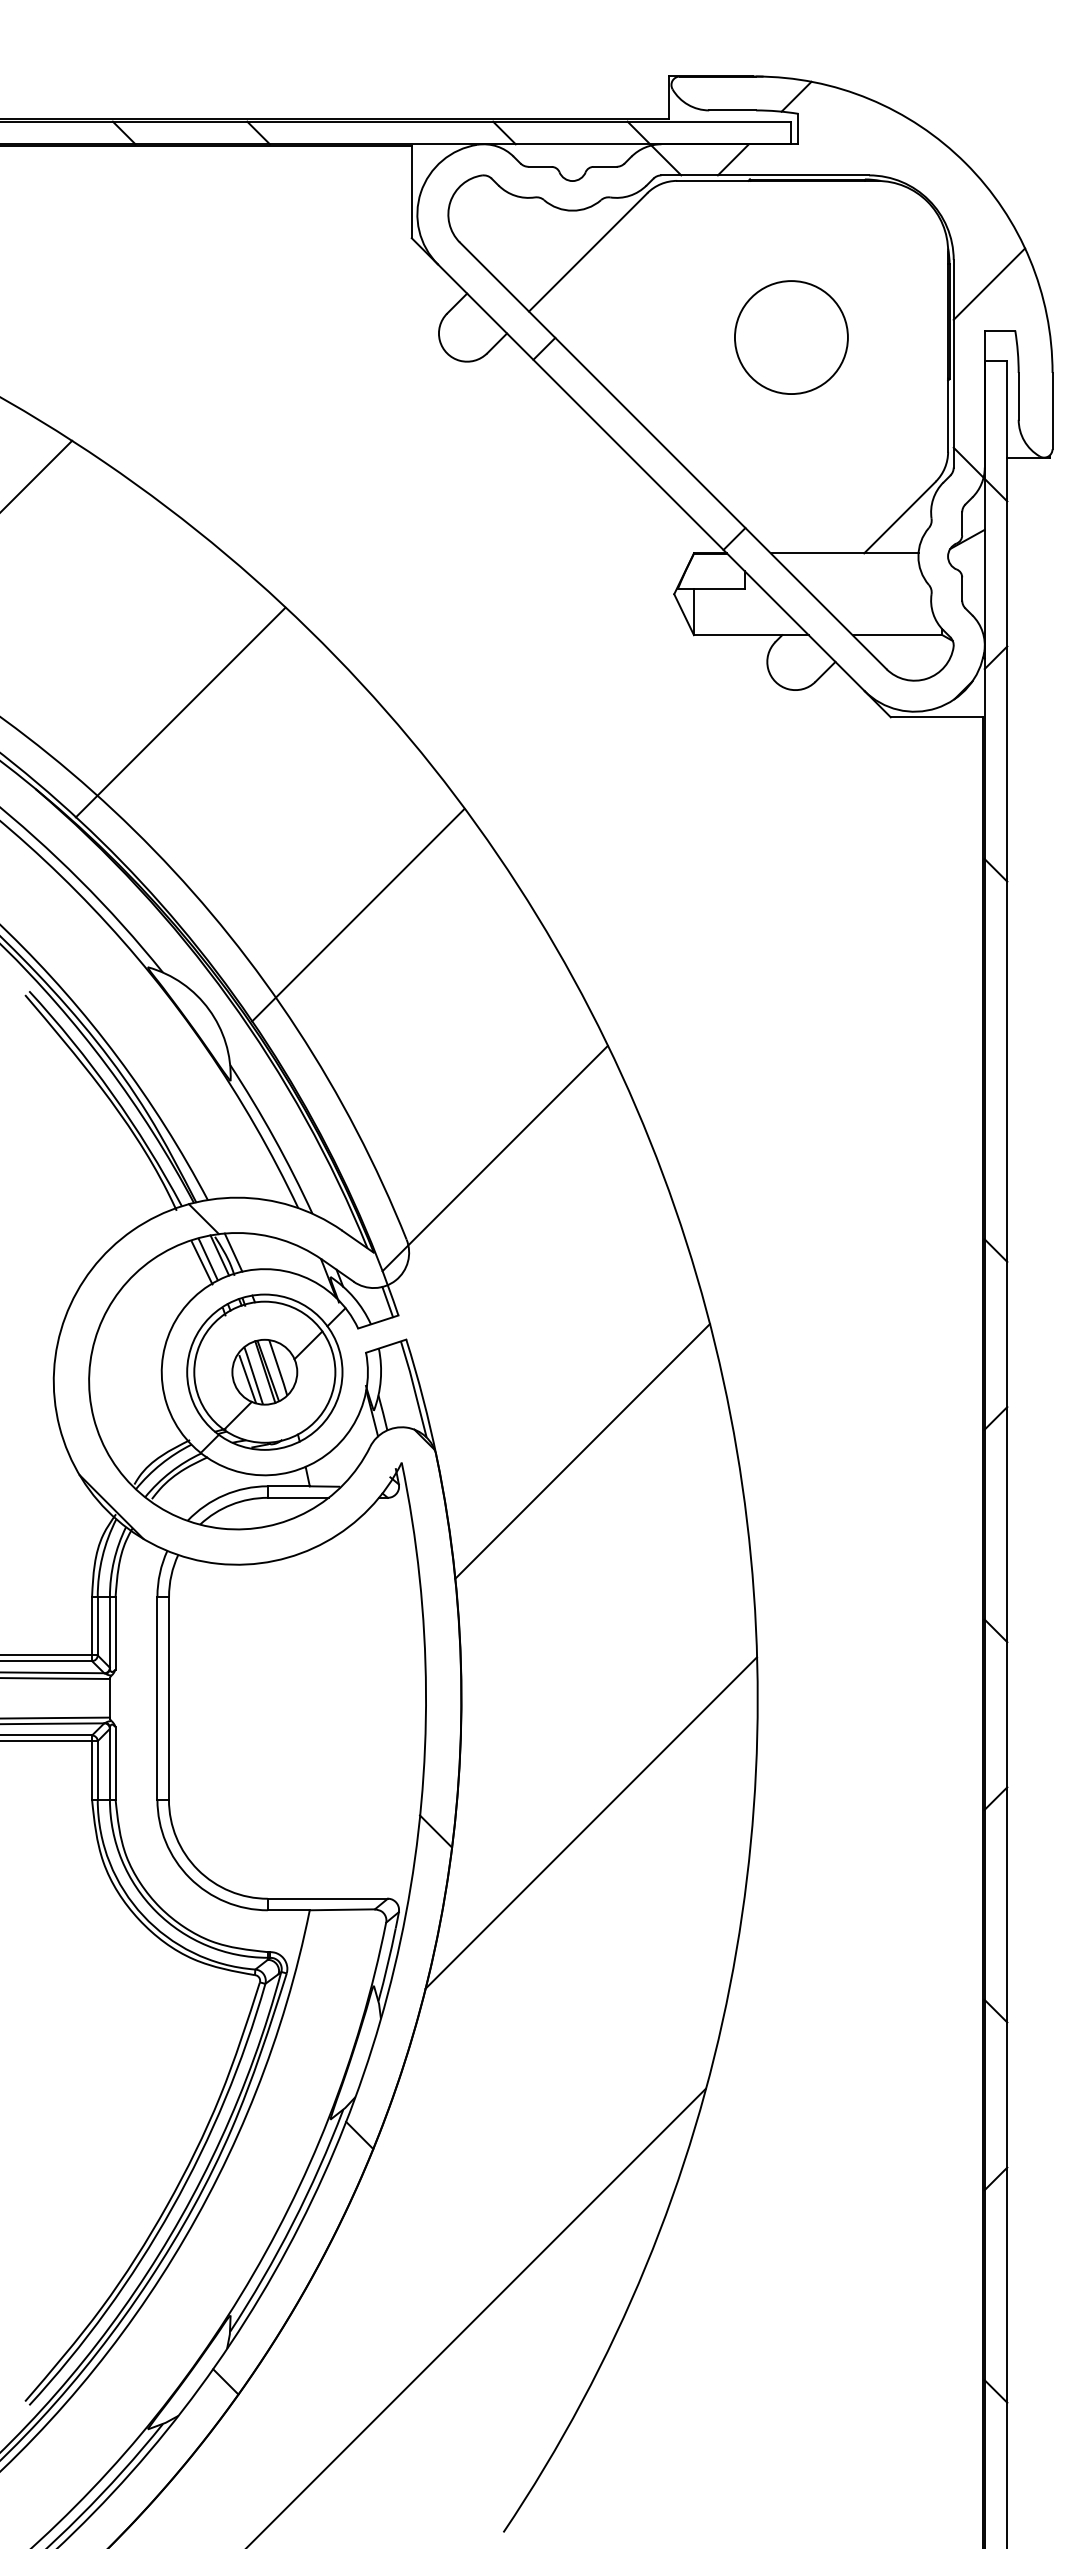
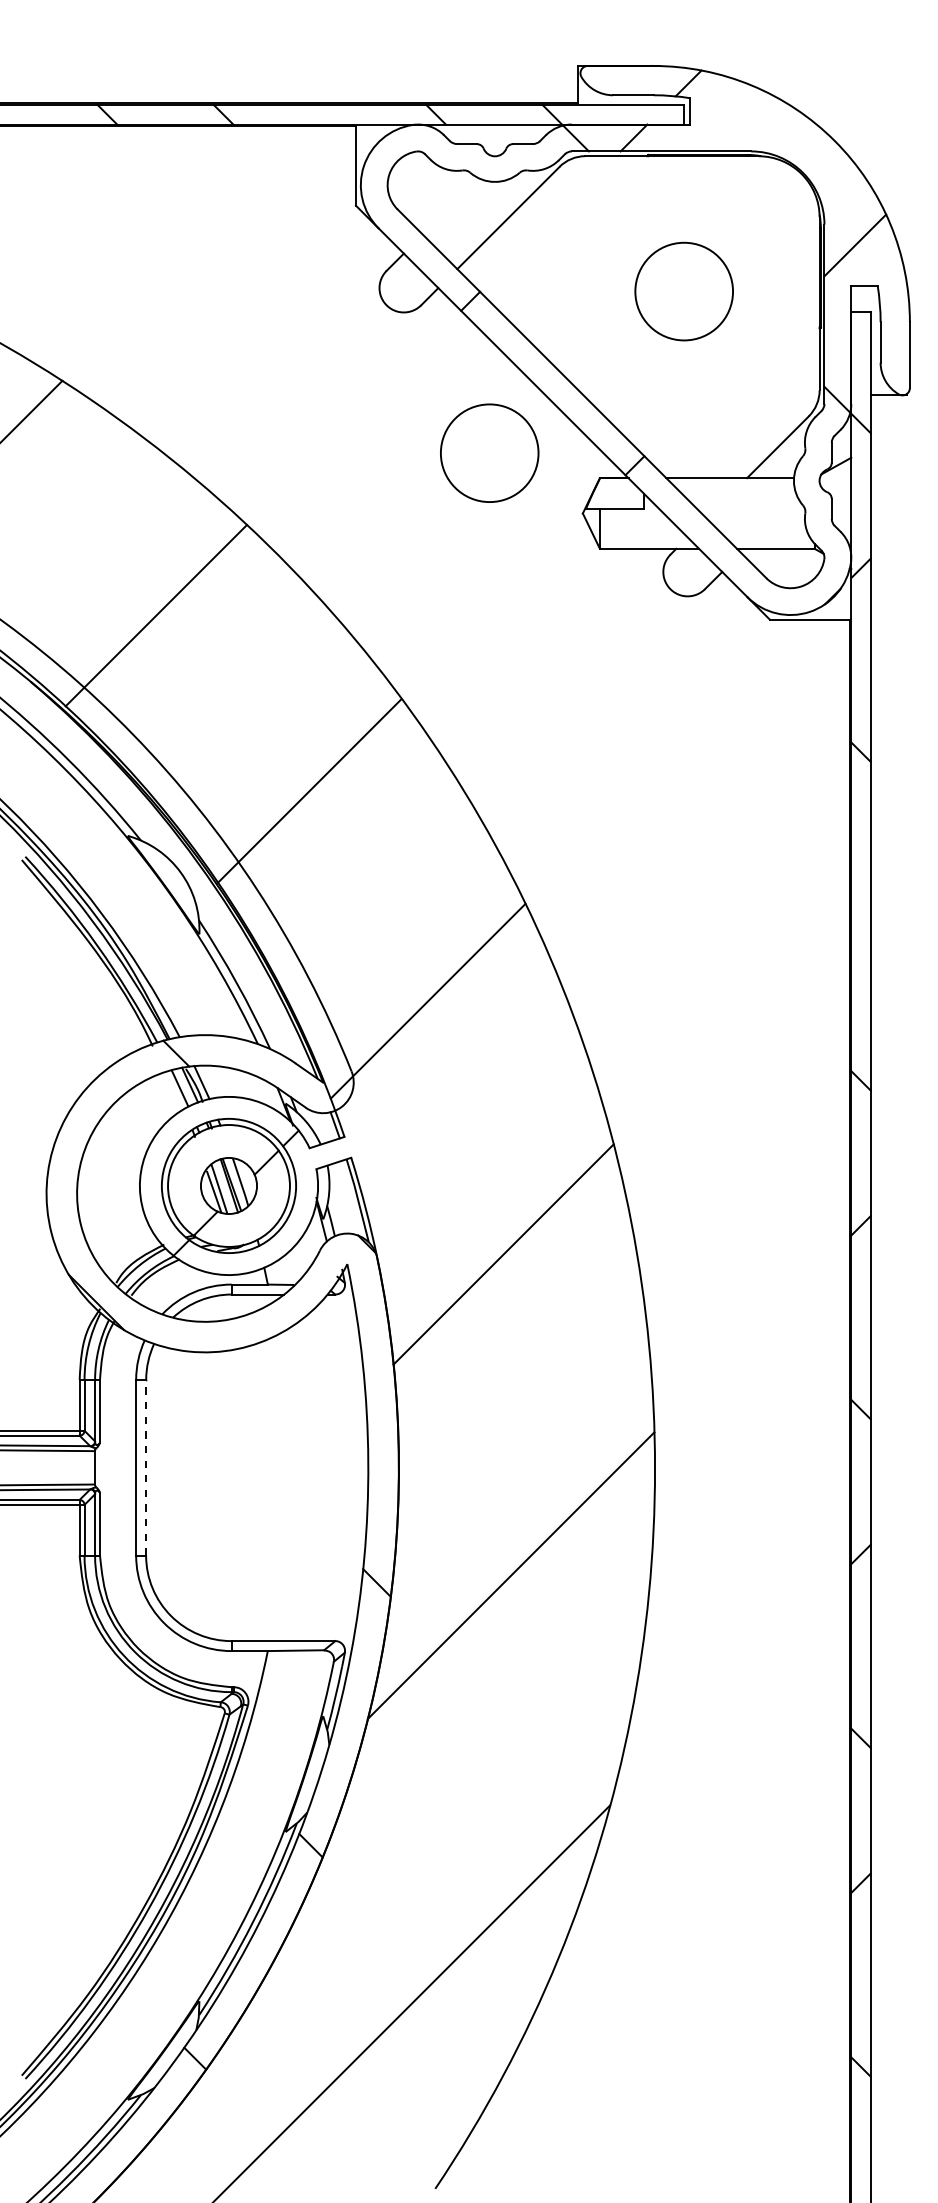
circle: (566, 524) -> (489, 453), added
line: (201, 1262) -> (174, 1091), removed
line: (168, 1698) -> (145, 1468), solid -> dashed

